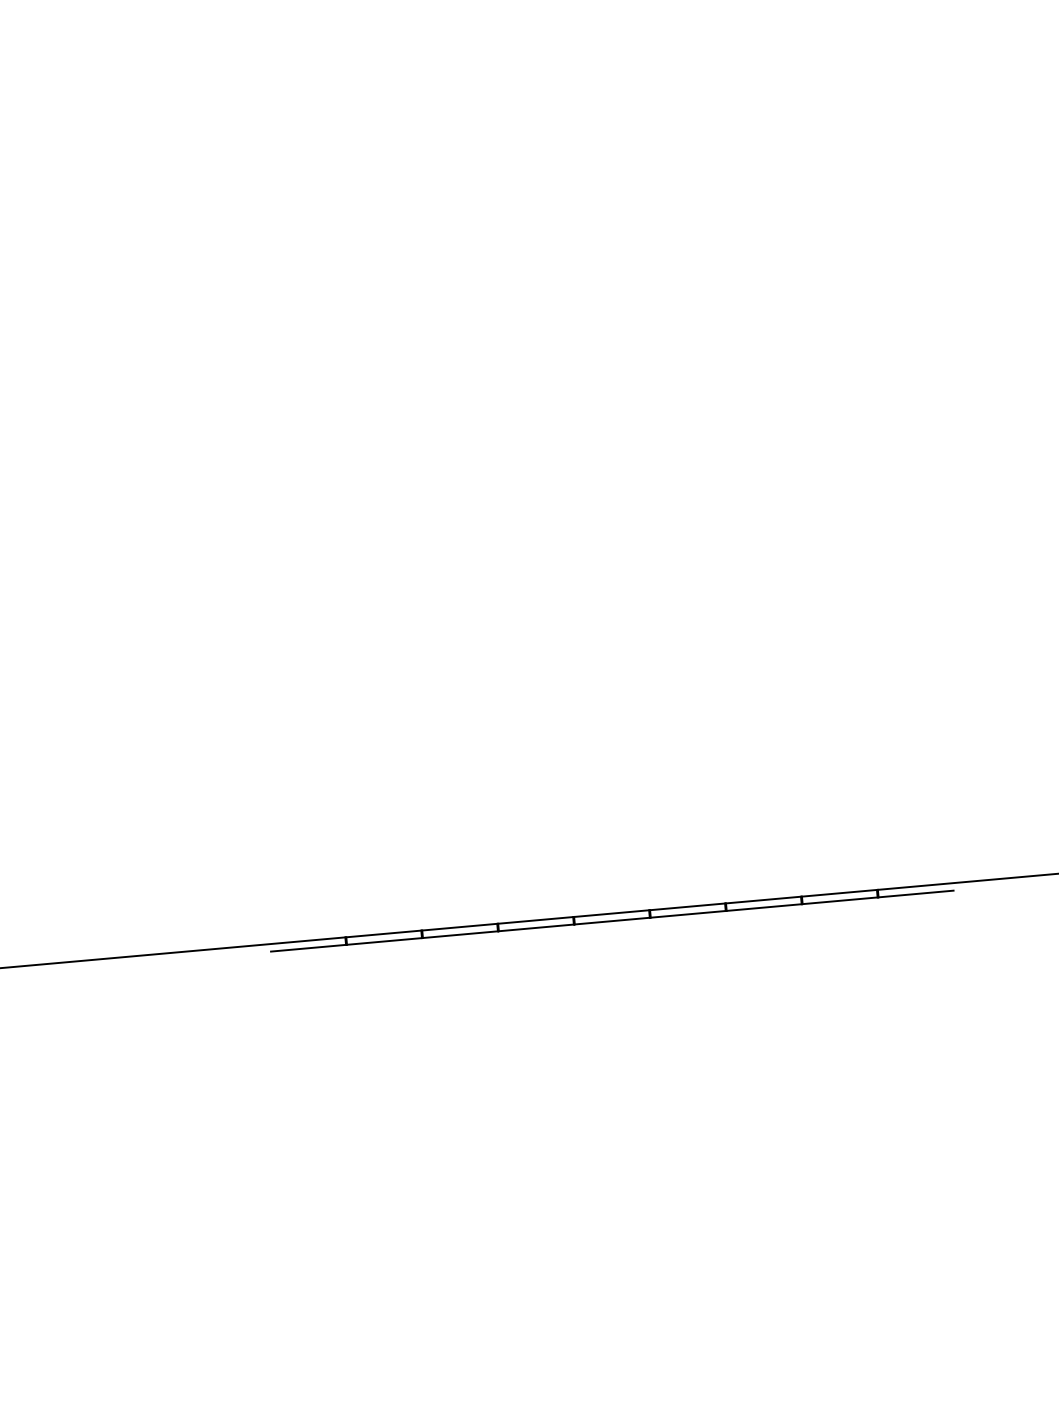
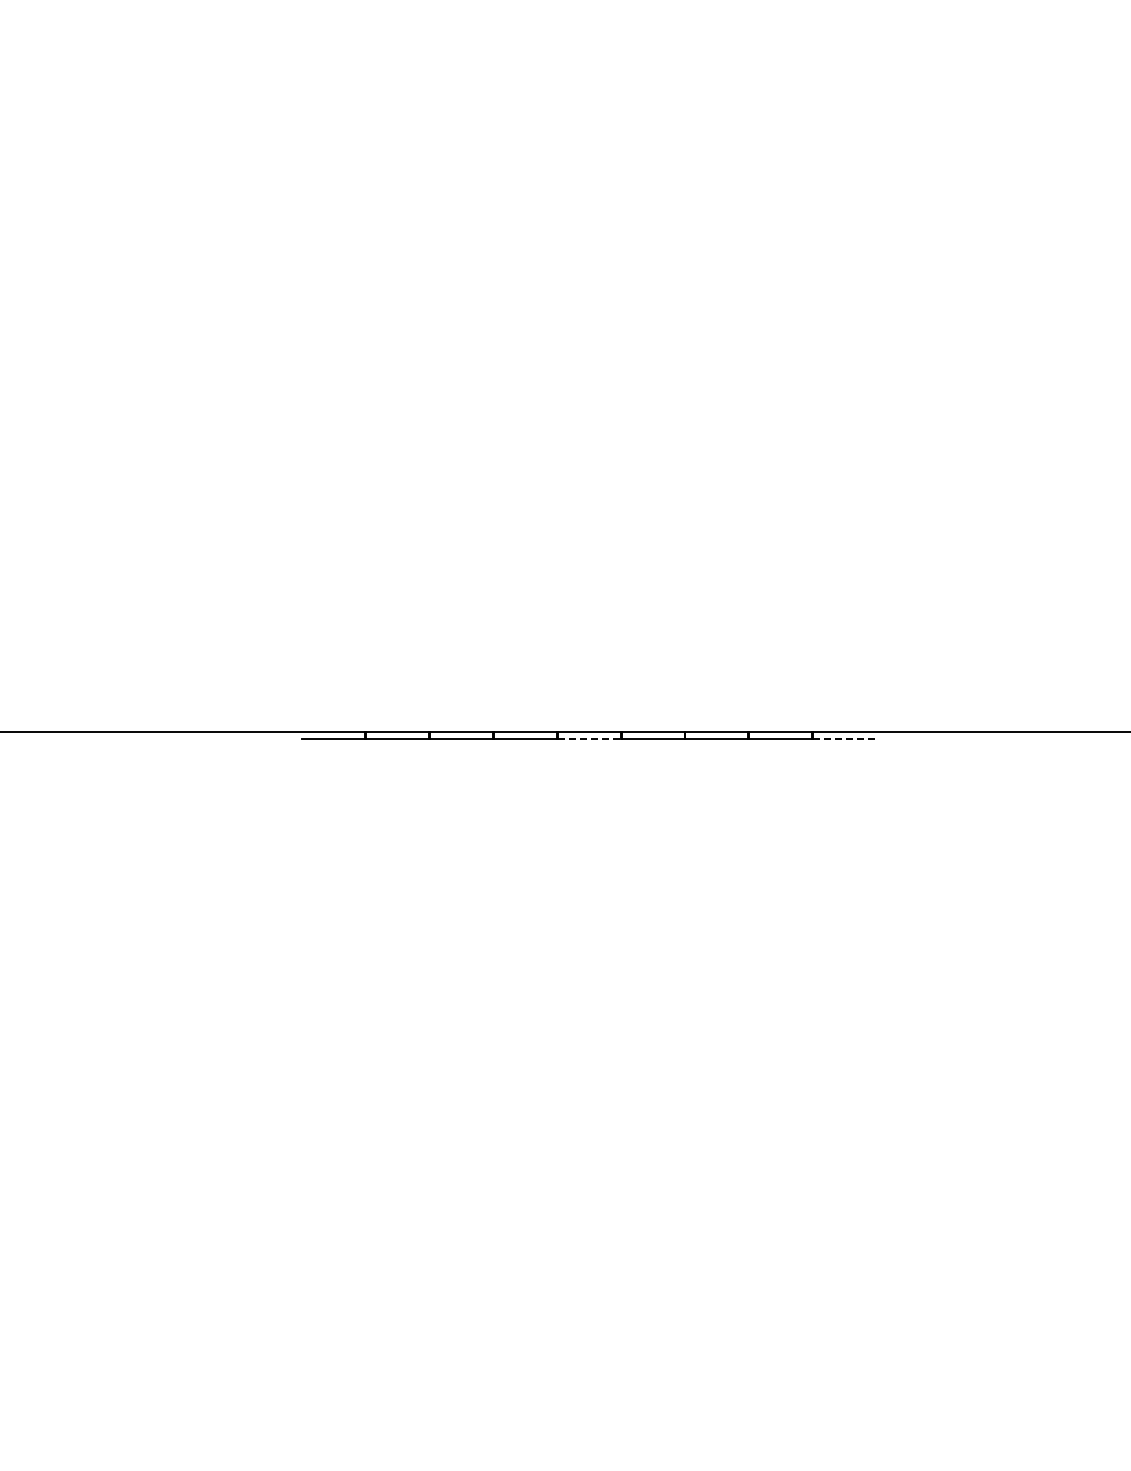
line: (915, 893) -> (844, 738), solid -> dashed
line: (612, 920) -> (589, 738), solid -> dashed

